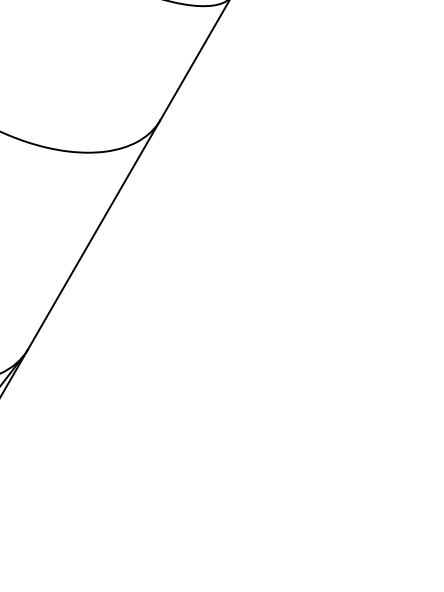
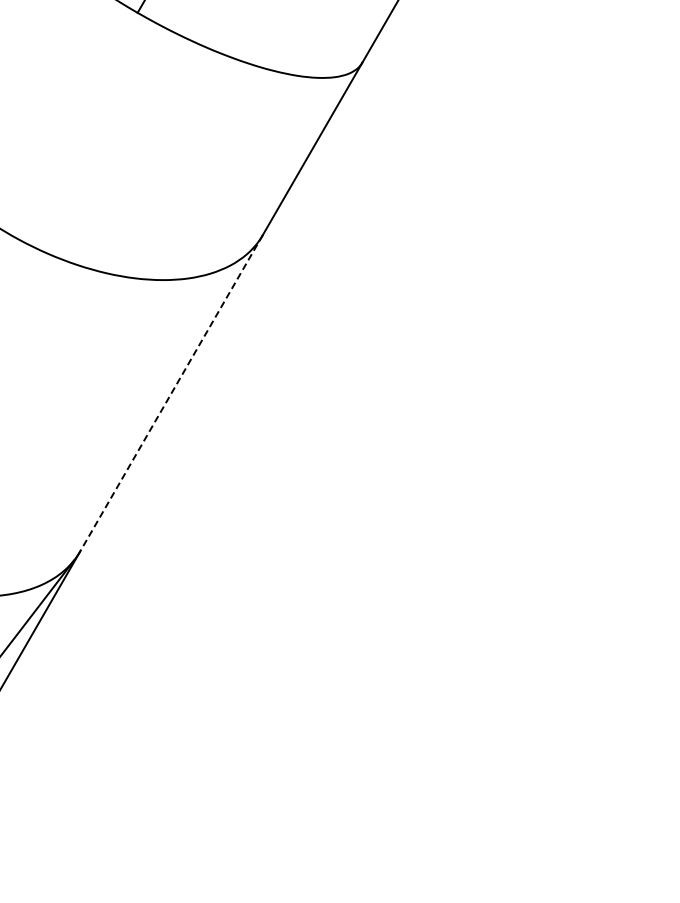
line: (94, 234) -> (171, 393), solid -> dashed

